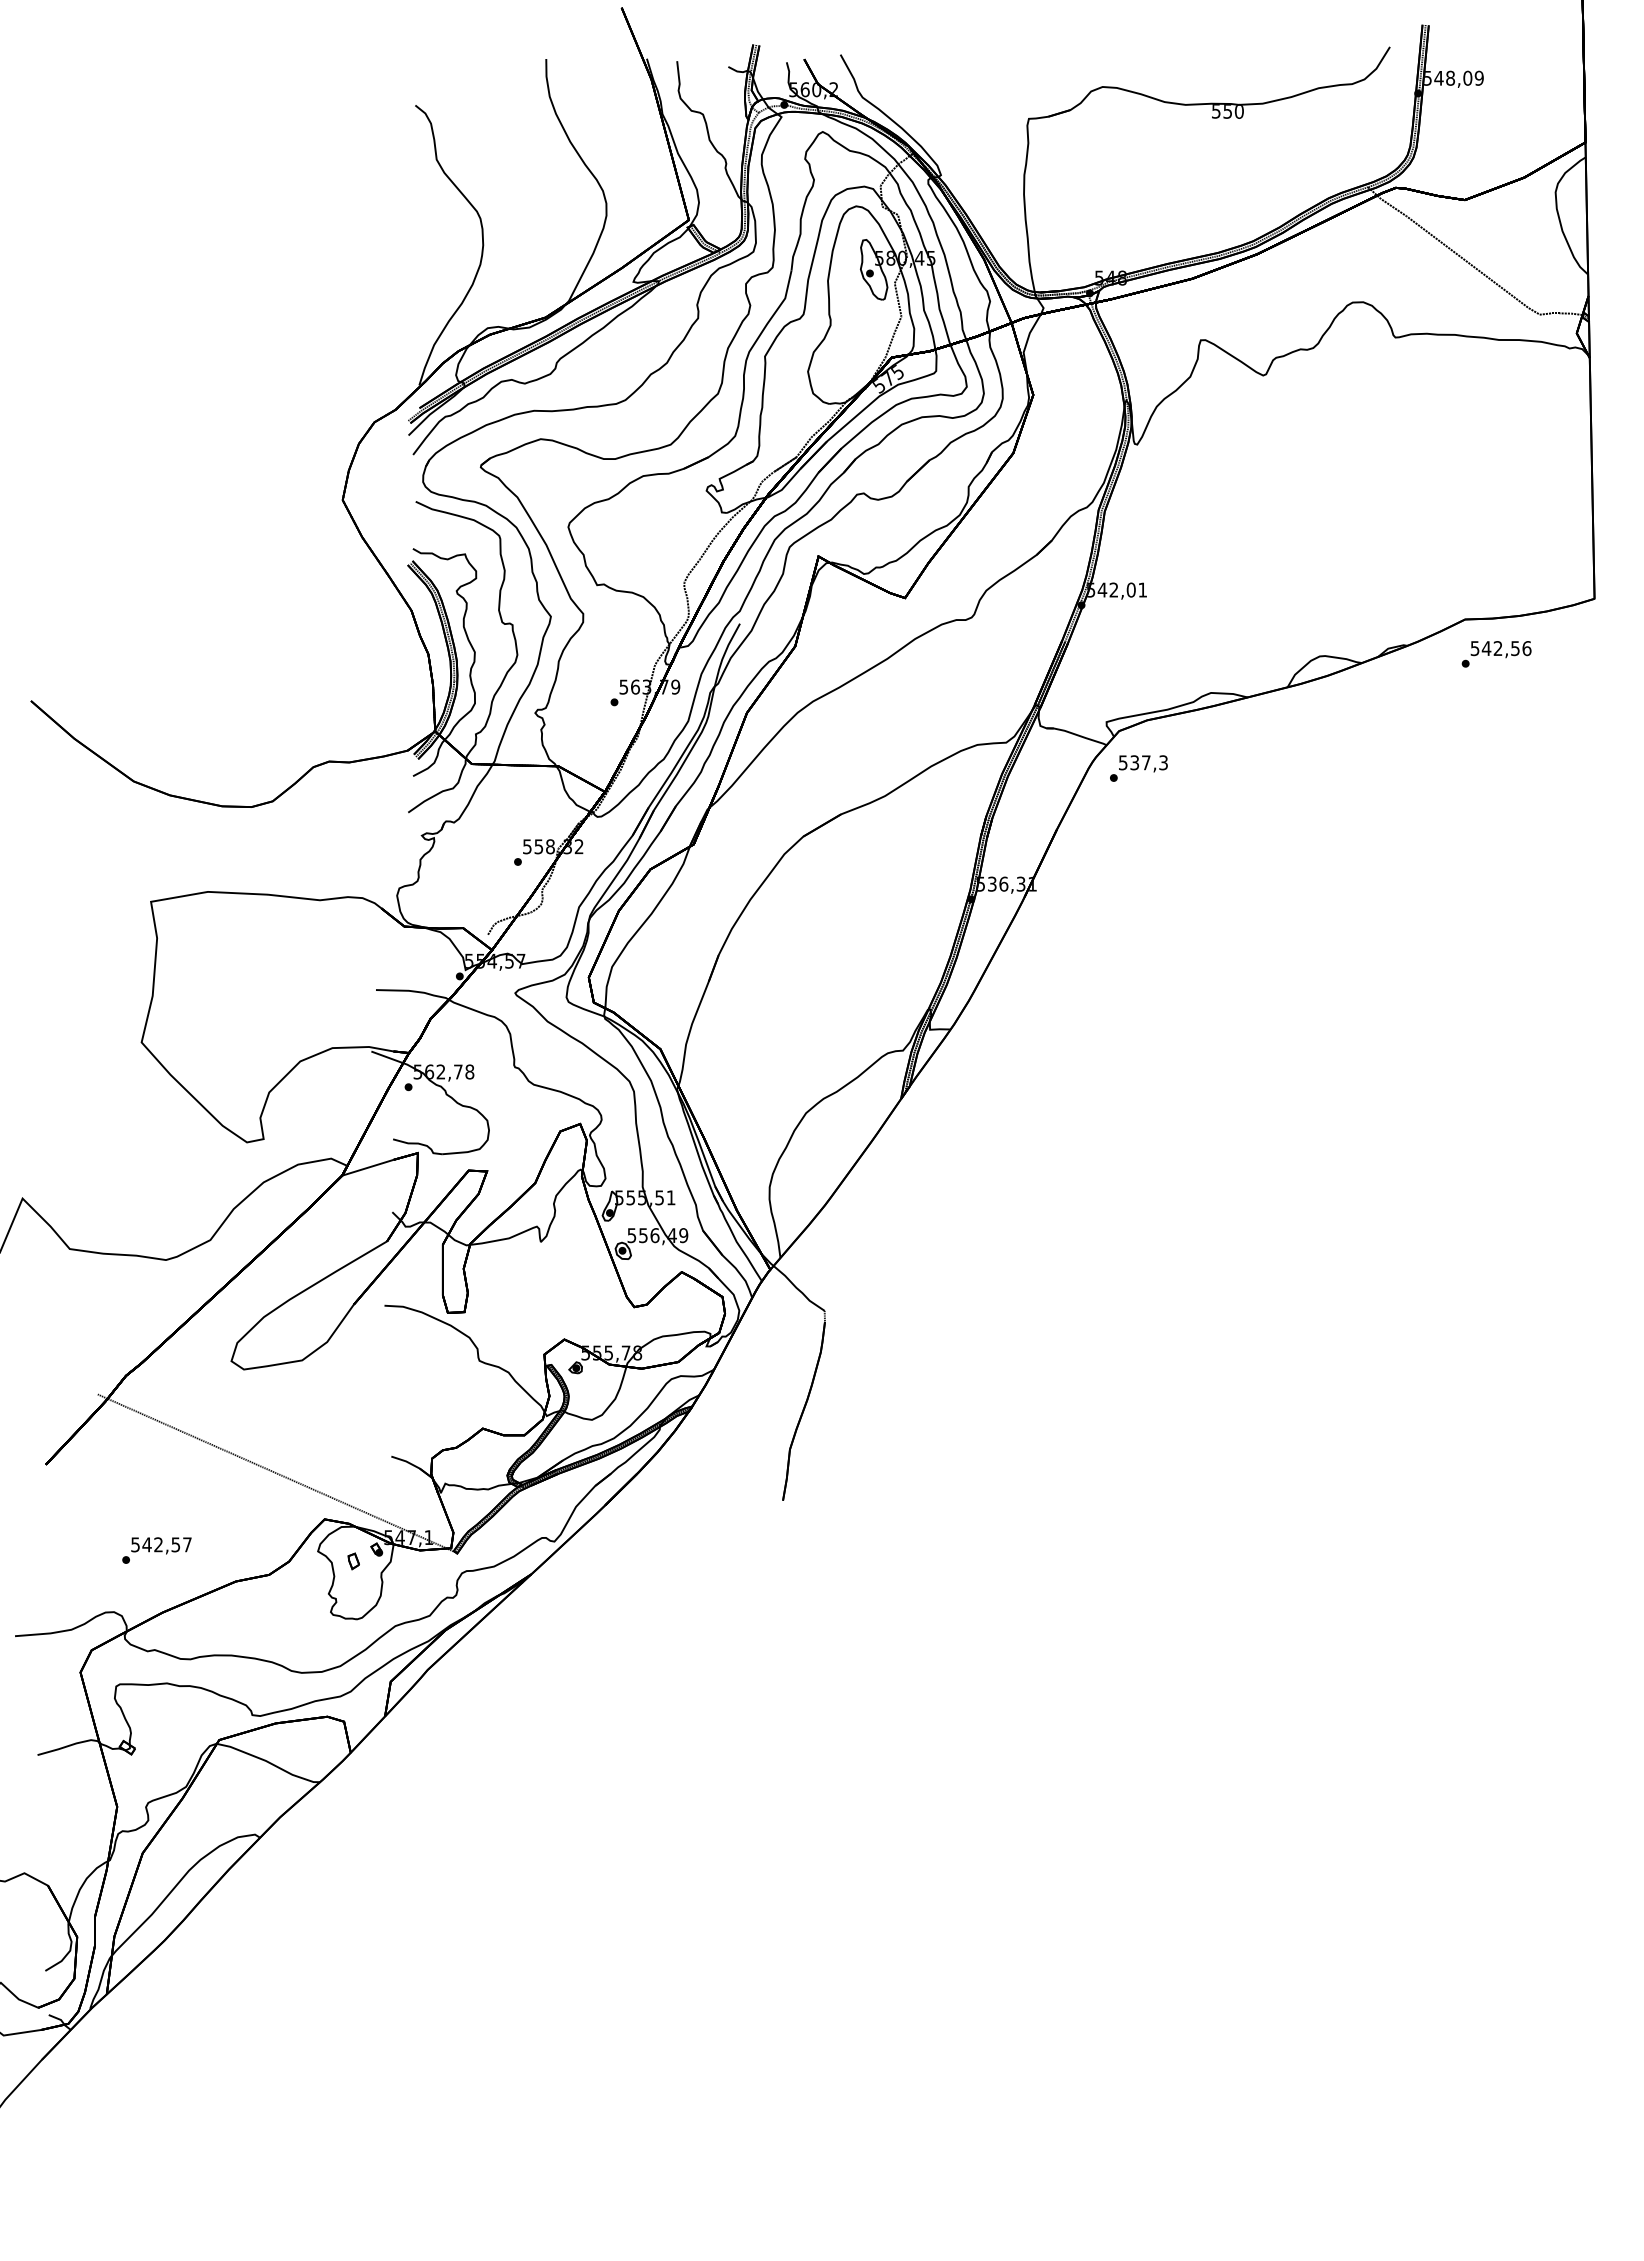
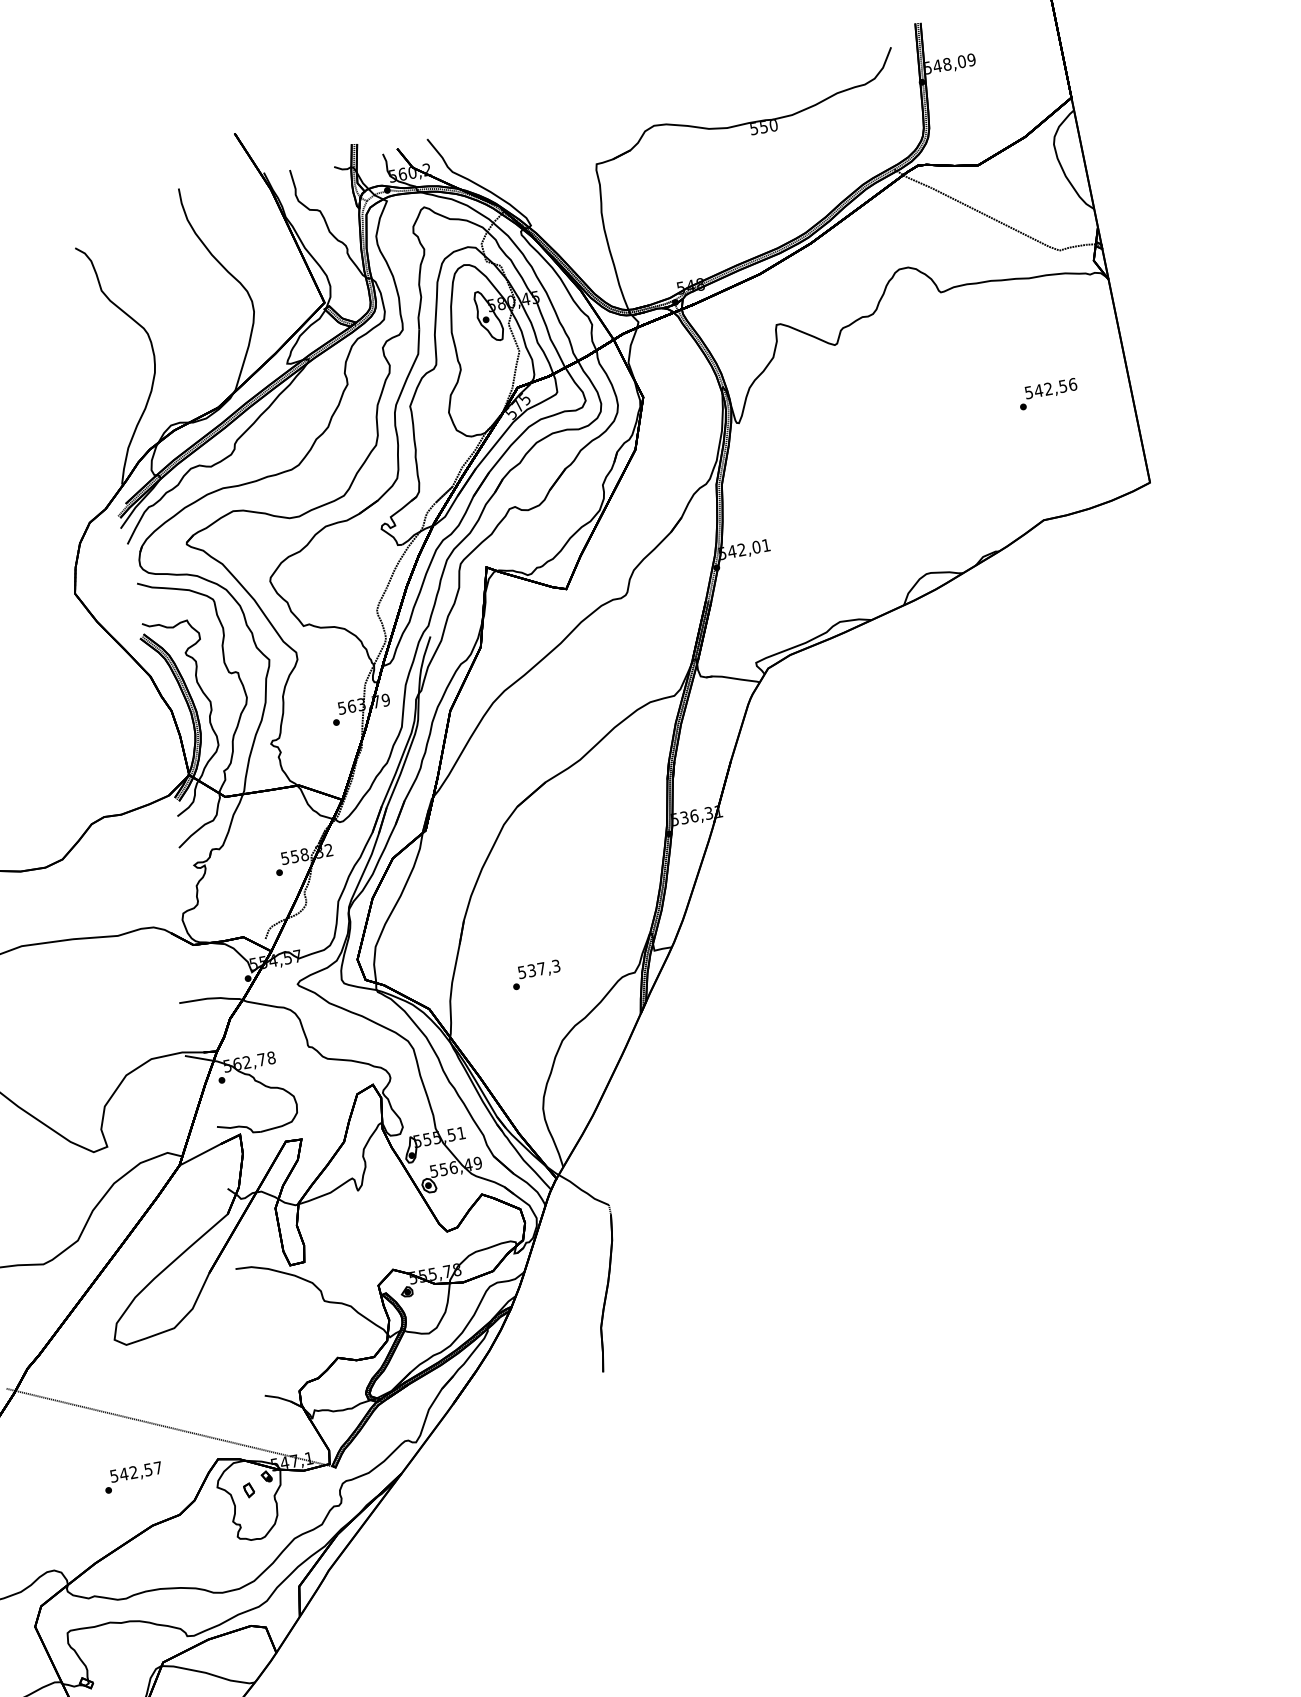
text: (1496, 654) -> (1048, 394), moved
text: (1138, 768) -> (535, 974), moved
text: (156, 1550) -> (132, 1477), moved

